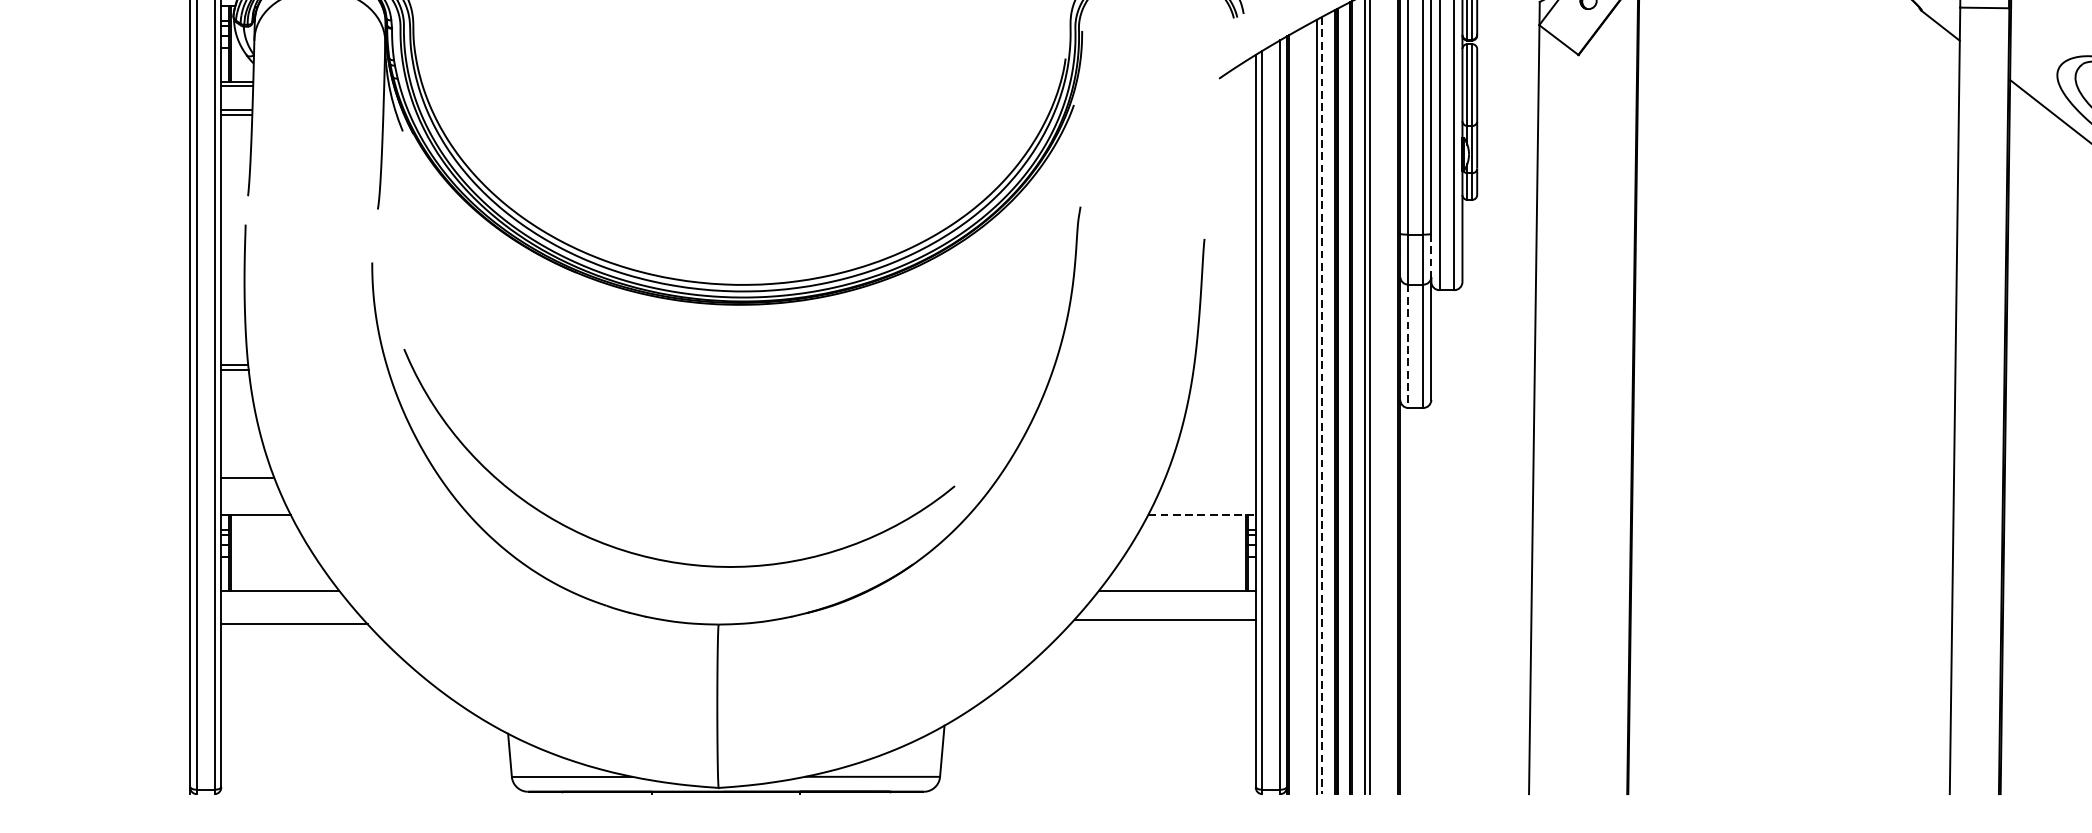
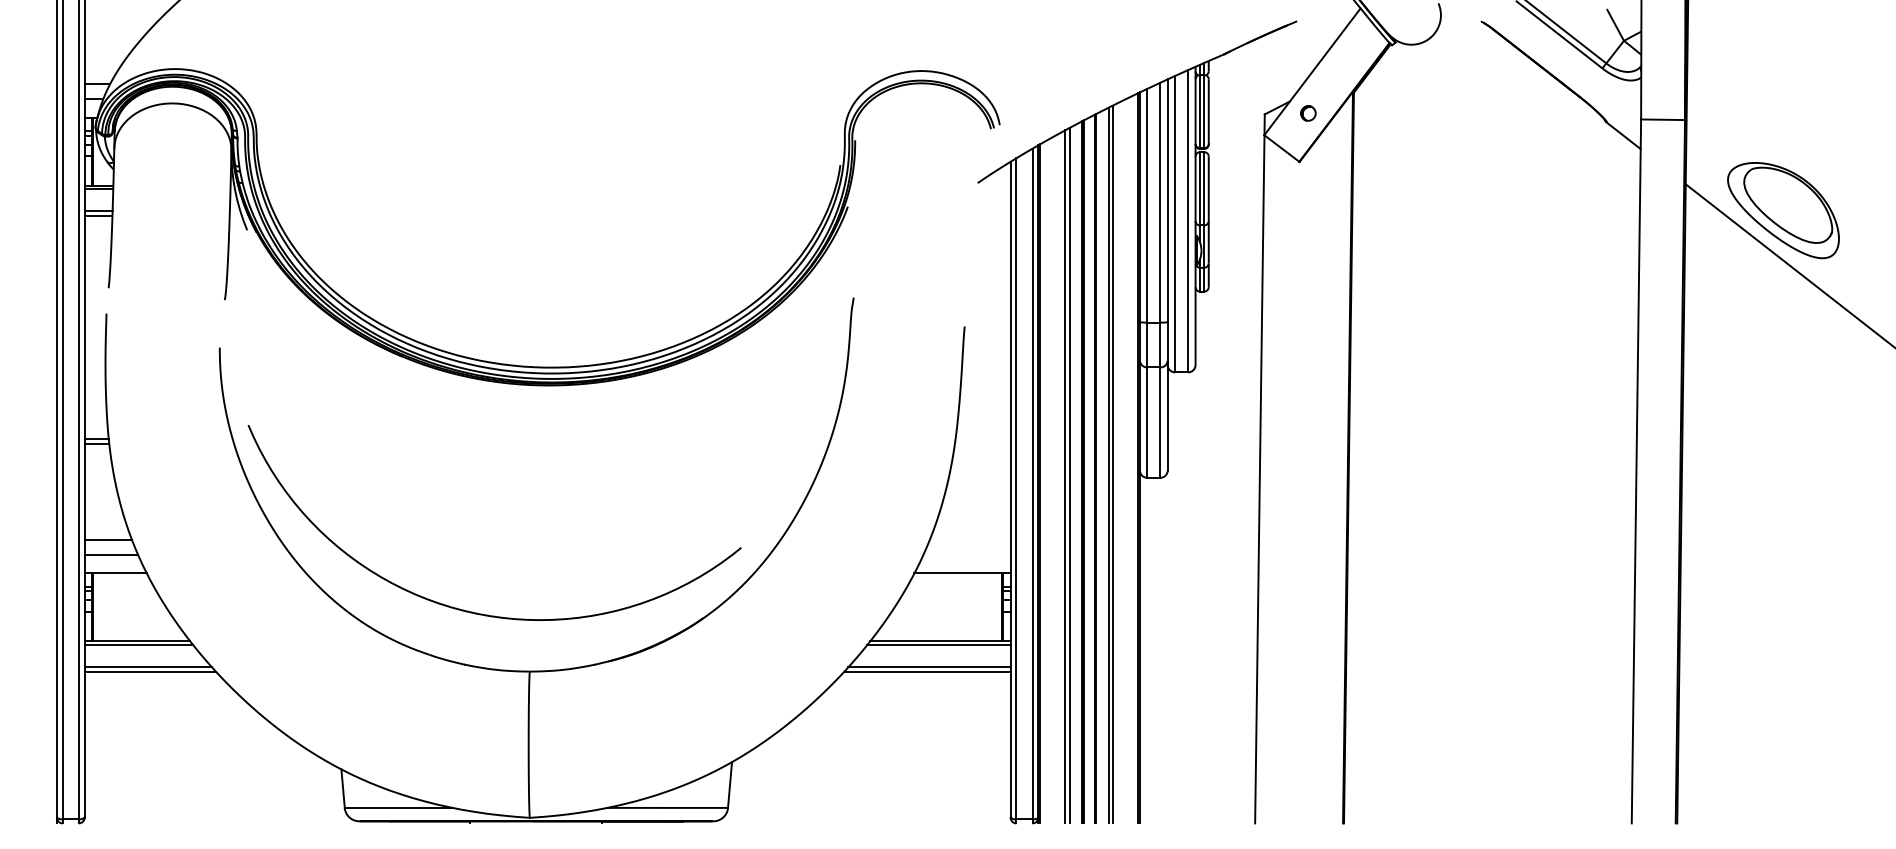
line: (1431, 255) -> (1167, 341), dashed -> solid
line: (1408, 347) -> (1147, 423), dashed -> solid
line: (1321, 405) -> (1069, 475), dashed -> solid
line: (251, 494) -> (111, 555), added
line: (1202, 514) -> (962, 573), dashed -> solid
line: (281, 595) -> (138, 645), added
line: (1175, 595) -> (938, 645), added
line: (291, 619) -> (147, 667), added
line: (1162, 624) -> (927, 671), added

